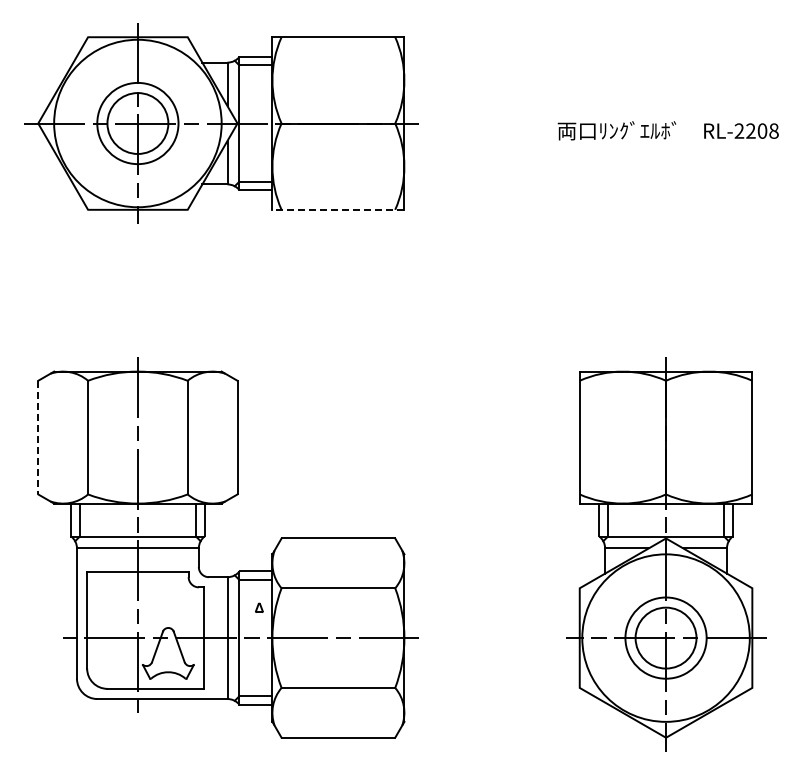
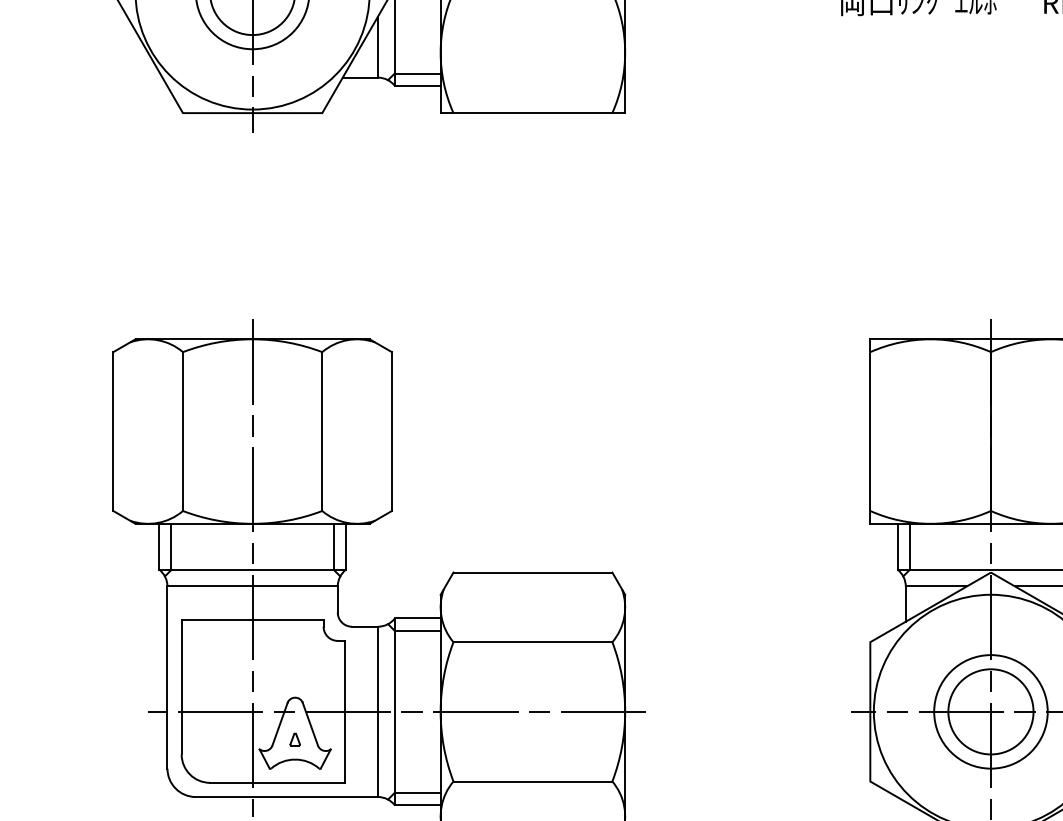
line: (338, 209) -> (533, 112), dashed -> solid
line: (38, 437) -> (113, 431), dashed -> solid
part: (259, 607) -> (295, 738), moved

